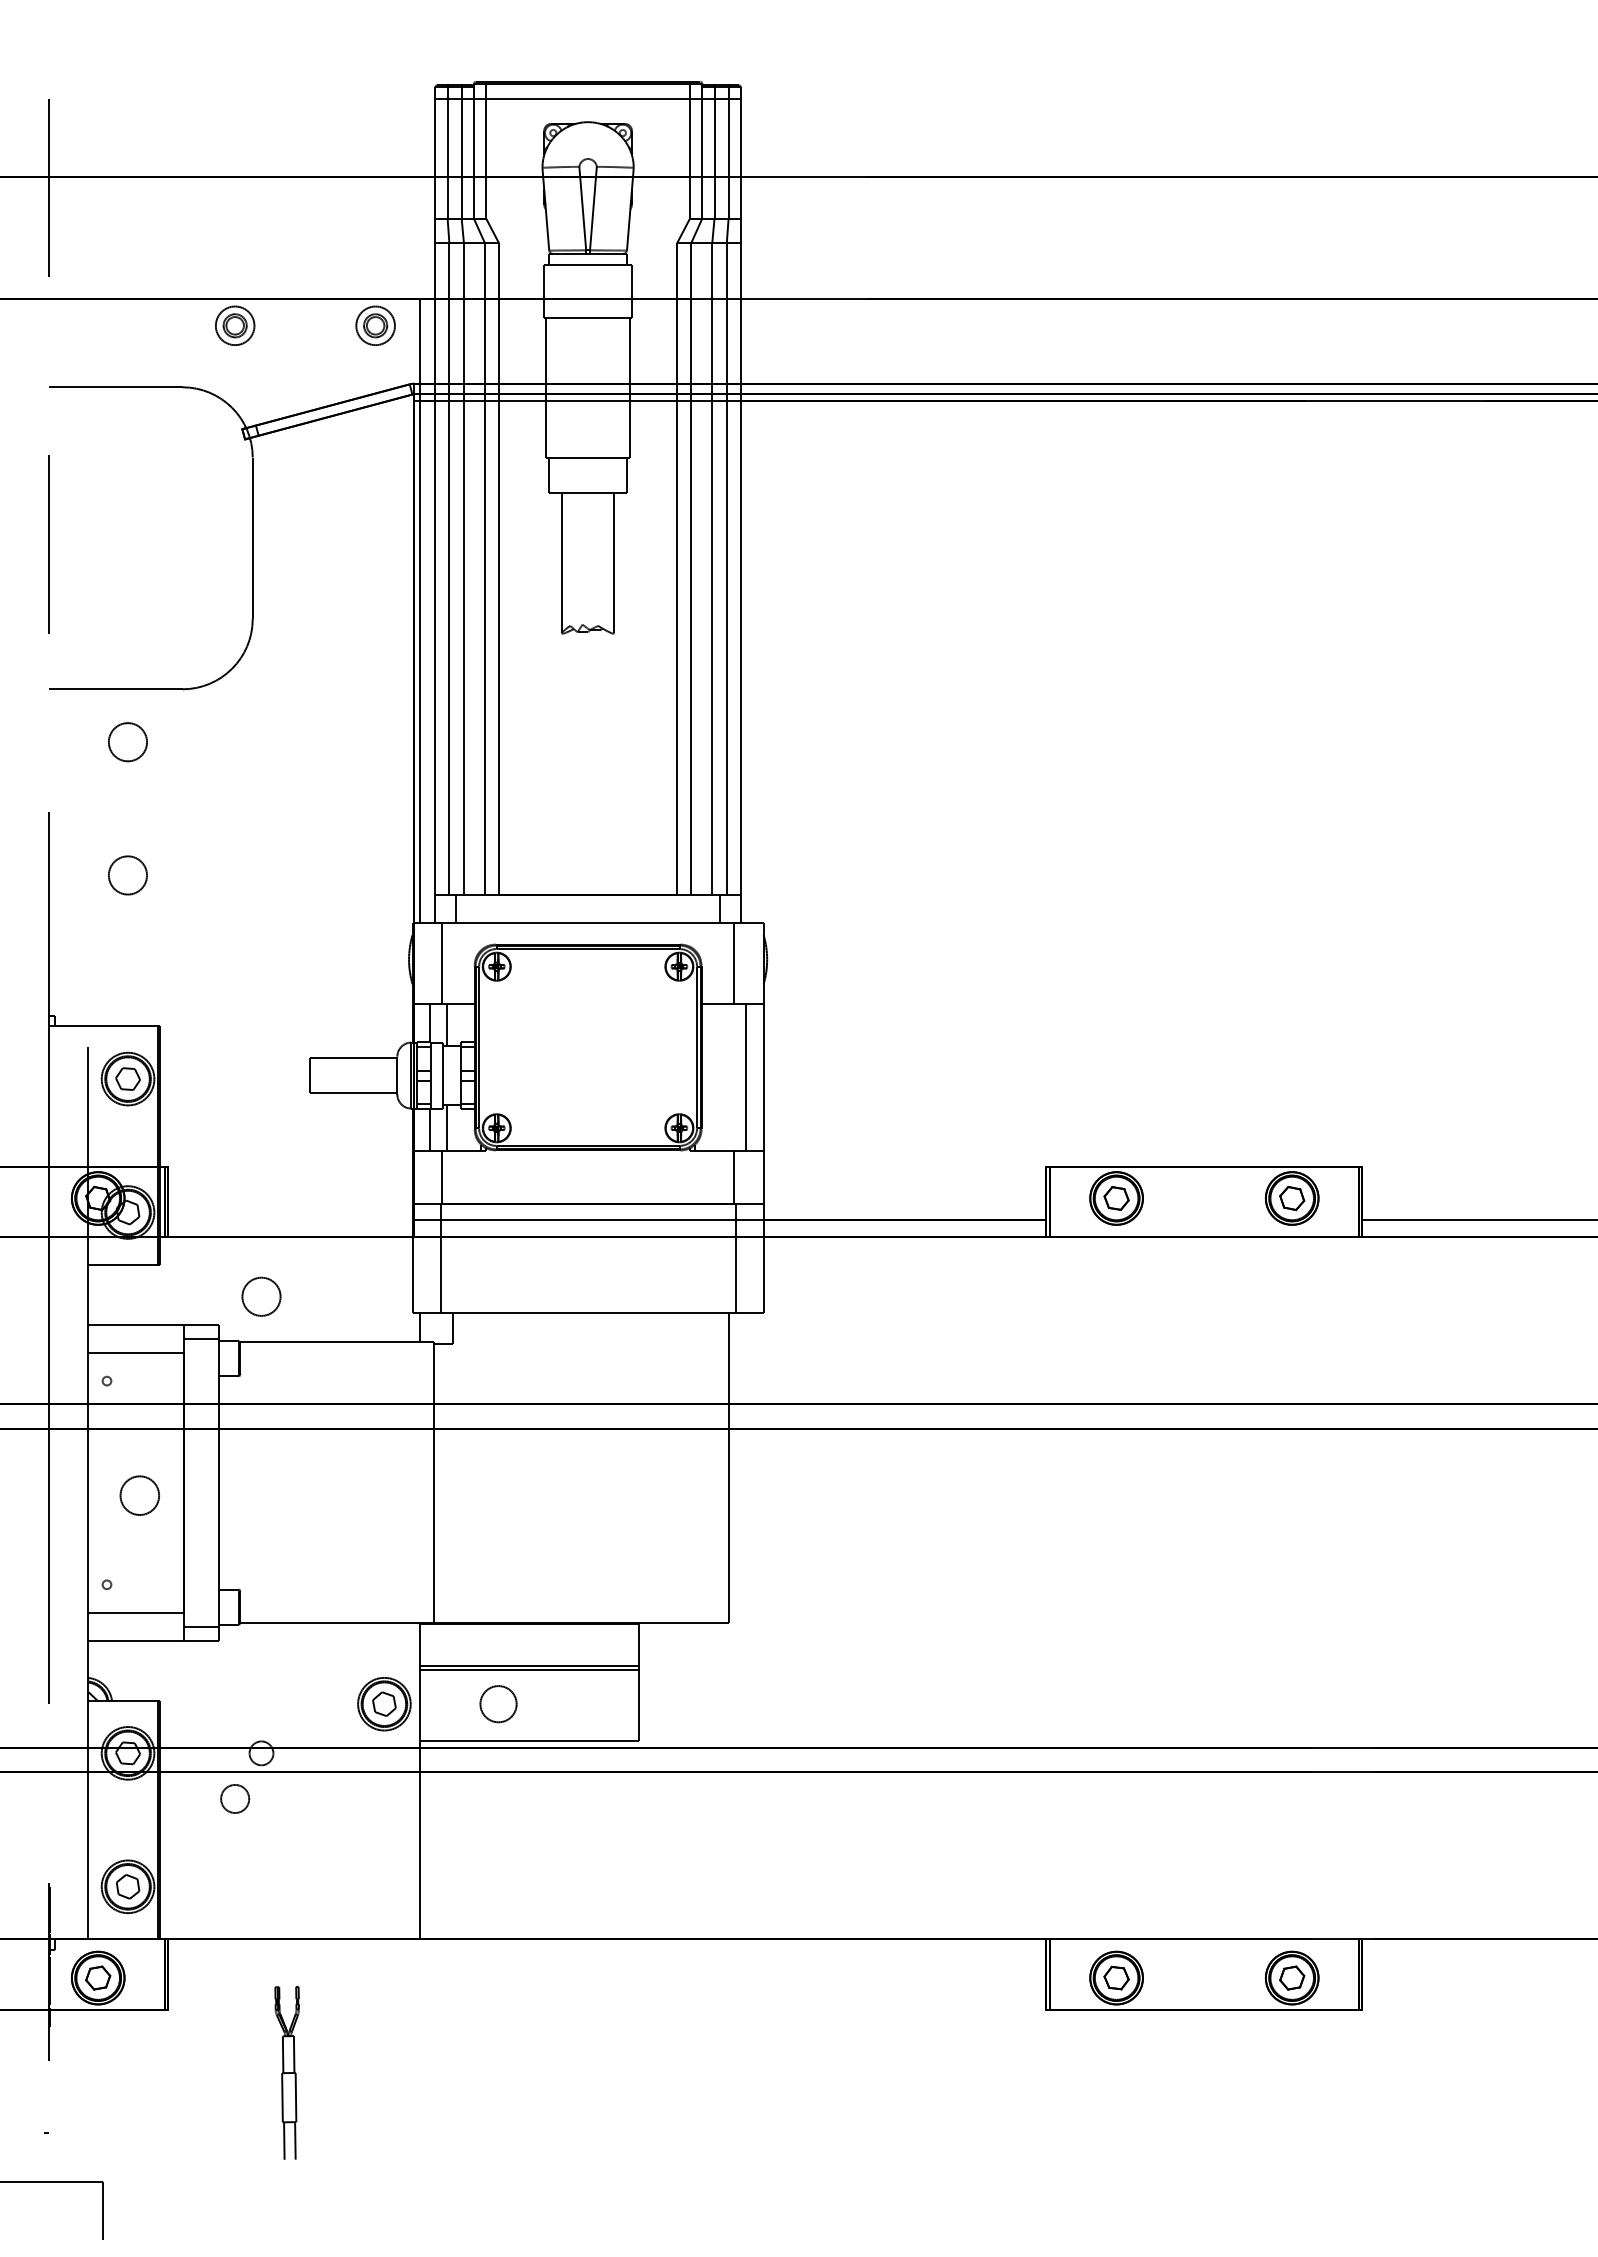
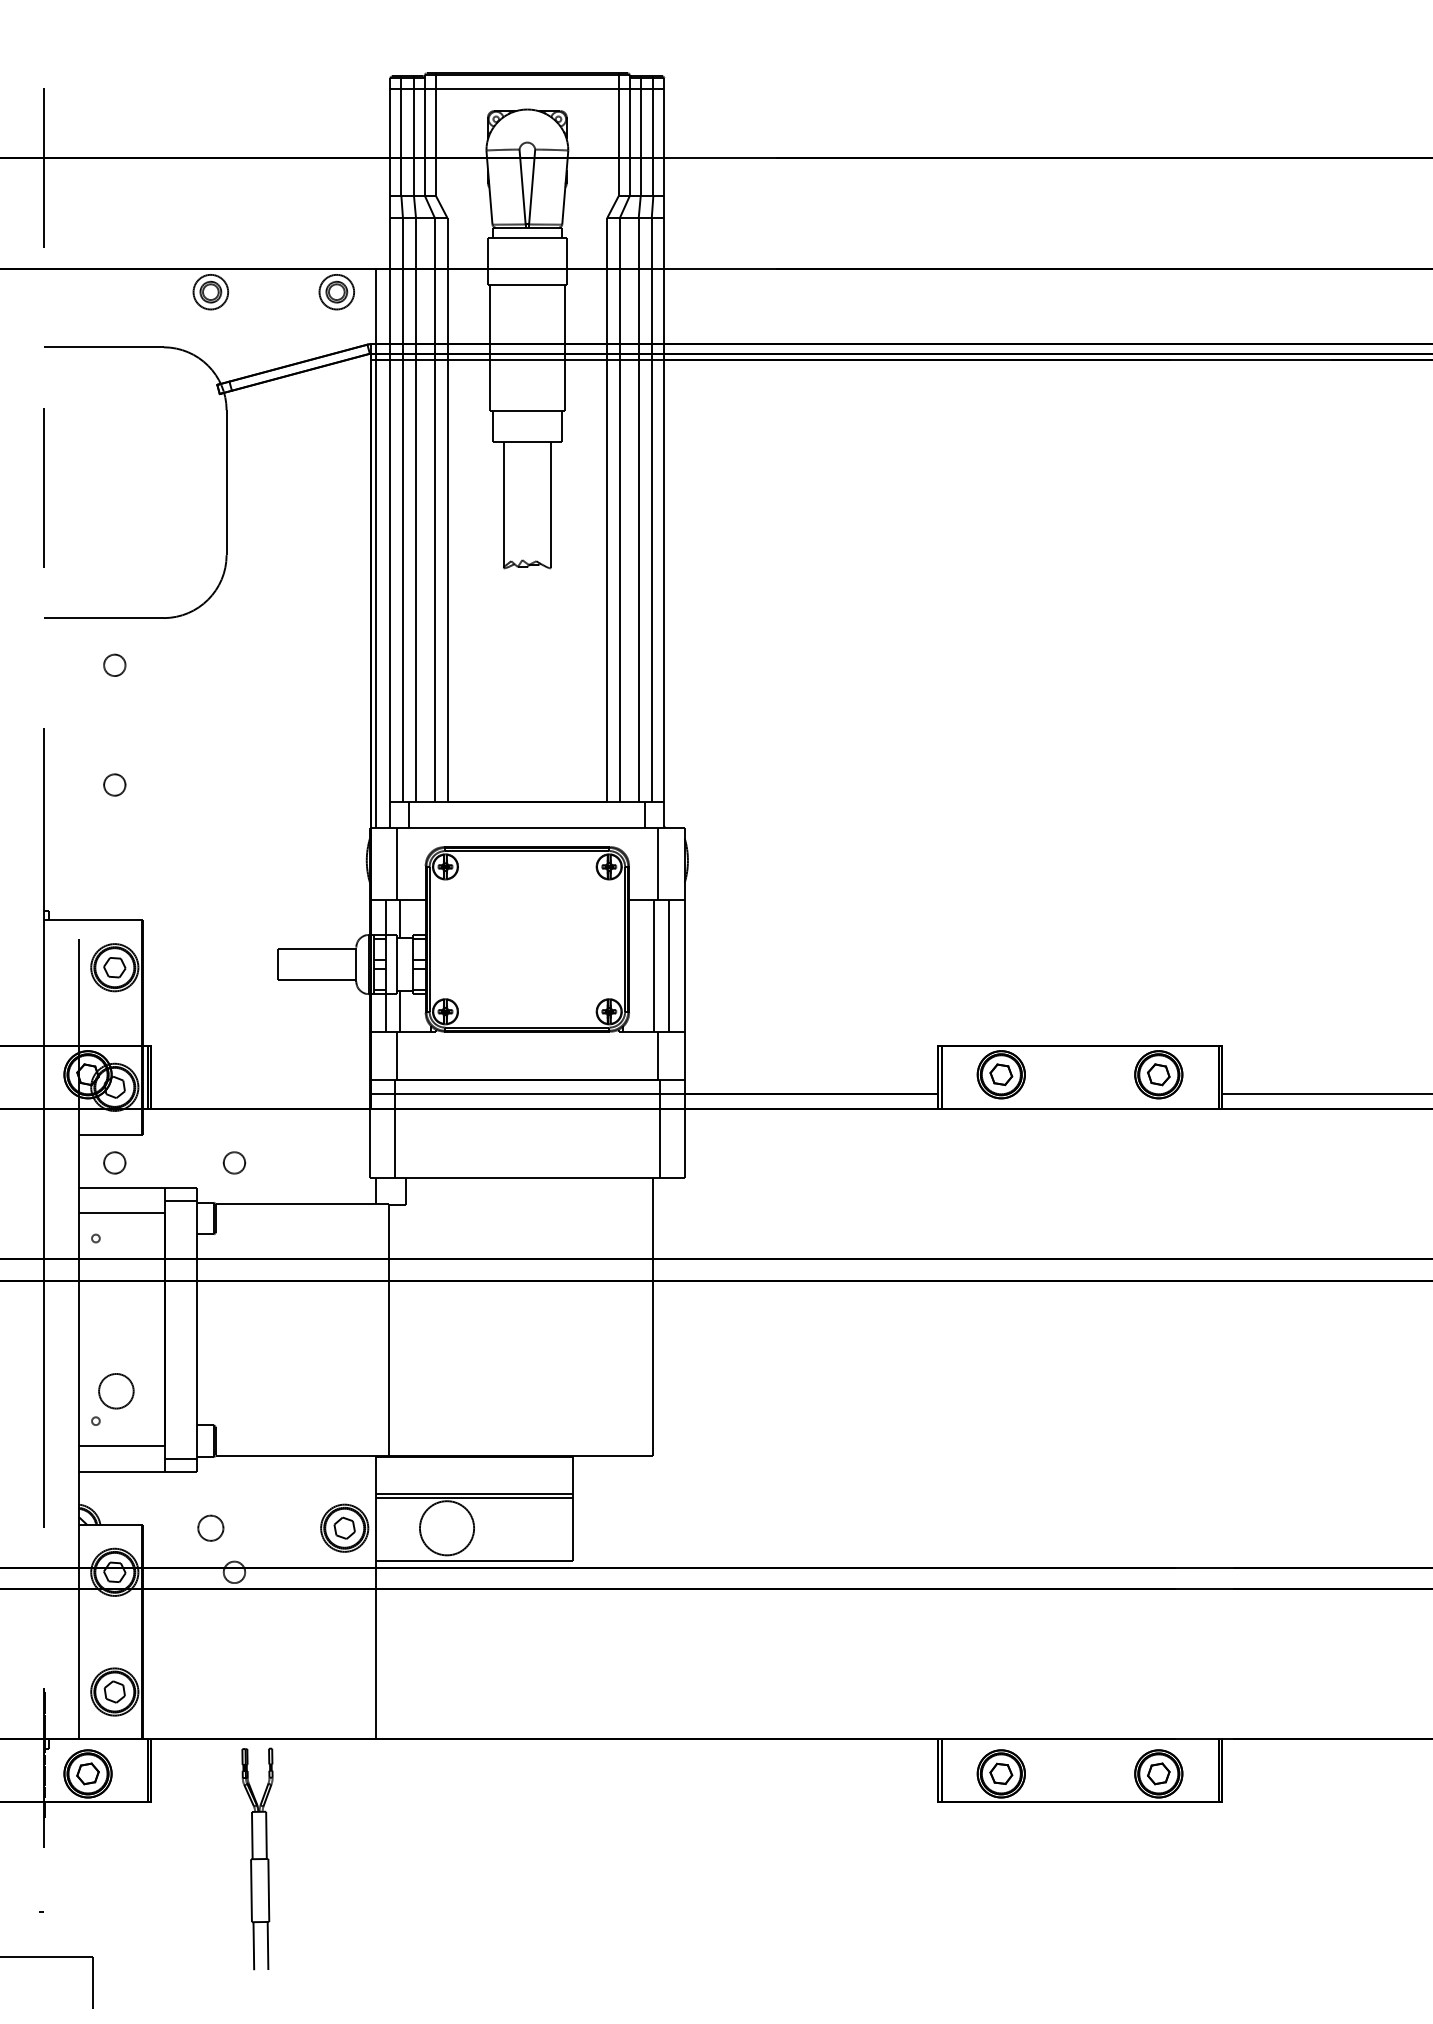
circle: (127, 741) -> (114, 664), size x0.62
circle: (127, 874) -> (114, 784), size x0.62
line: (729, 1076) -> (654, 965), added
circle: (127, 1296) -> (114, 1162), added
circle: (261, 1296) -> (234, 1162), size x0.62
circle: (139, 1495) -> (116, 1391), moved
circle: (497, 1704) -> (446, 1528), size x1.67
circle: (234, 1798) -> (210, 1527), moved
part: (287, 2072) -> (257, 1858), size x1.43

